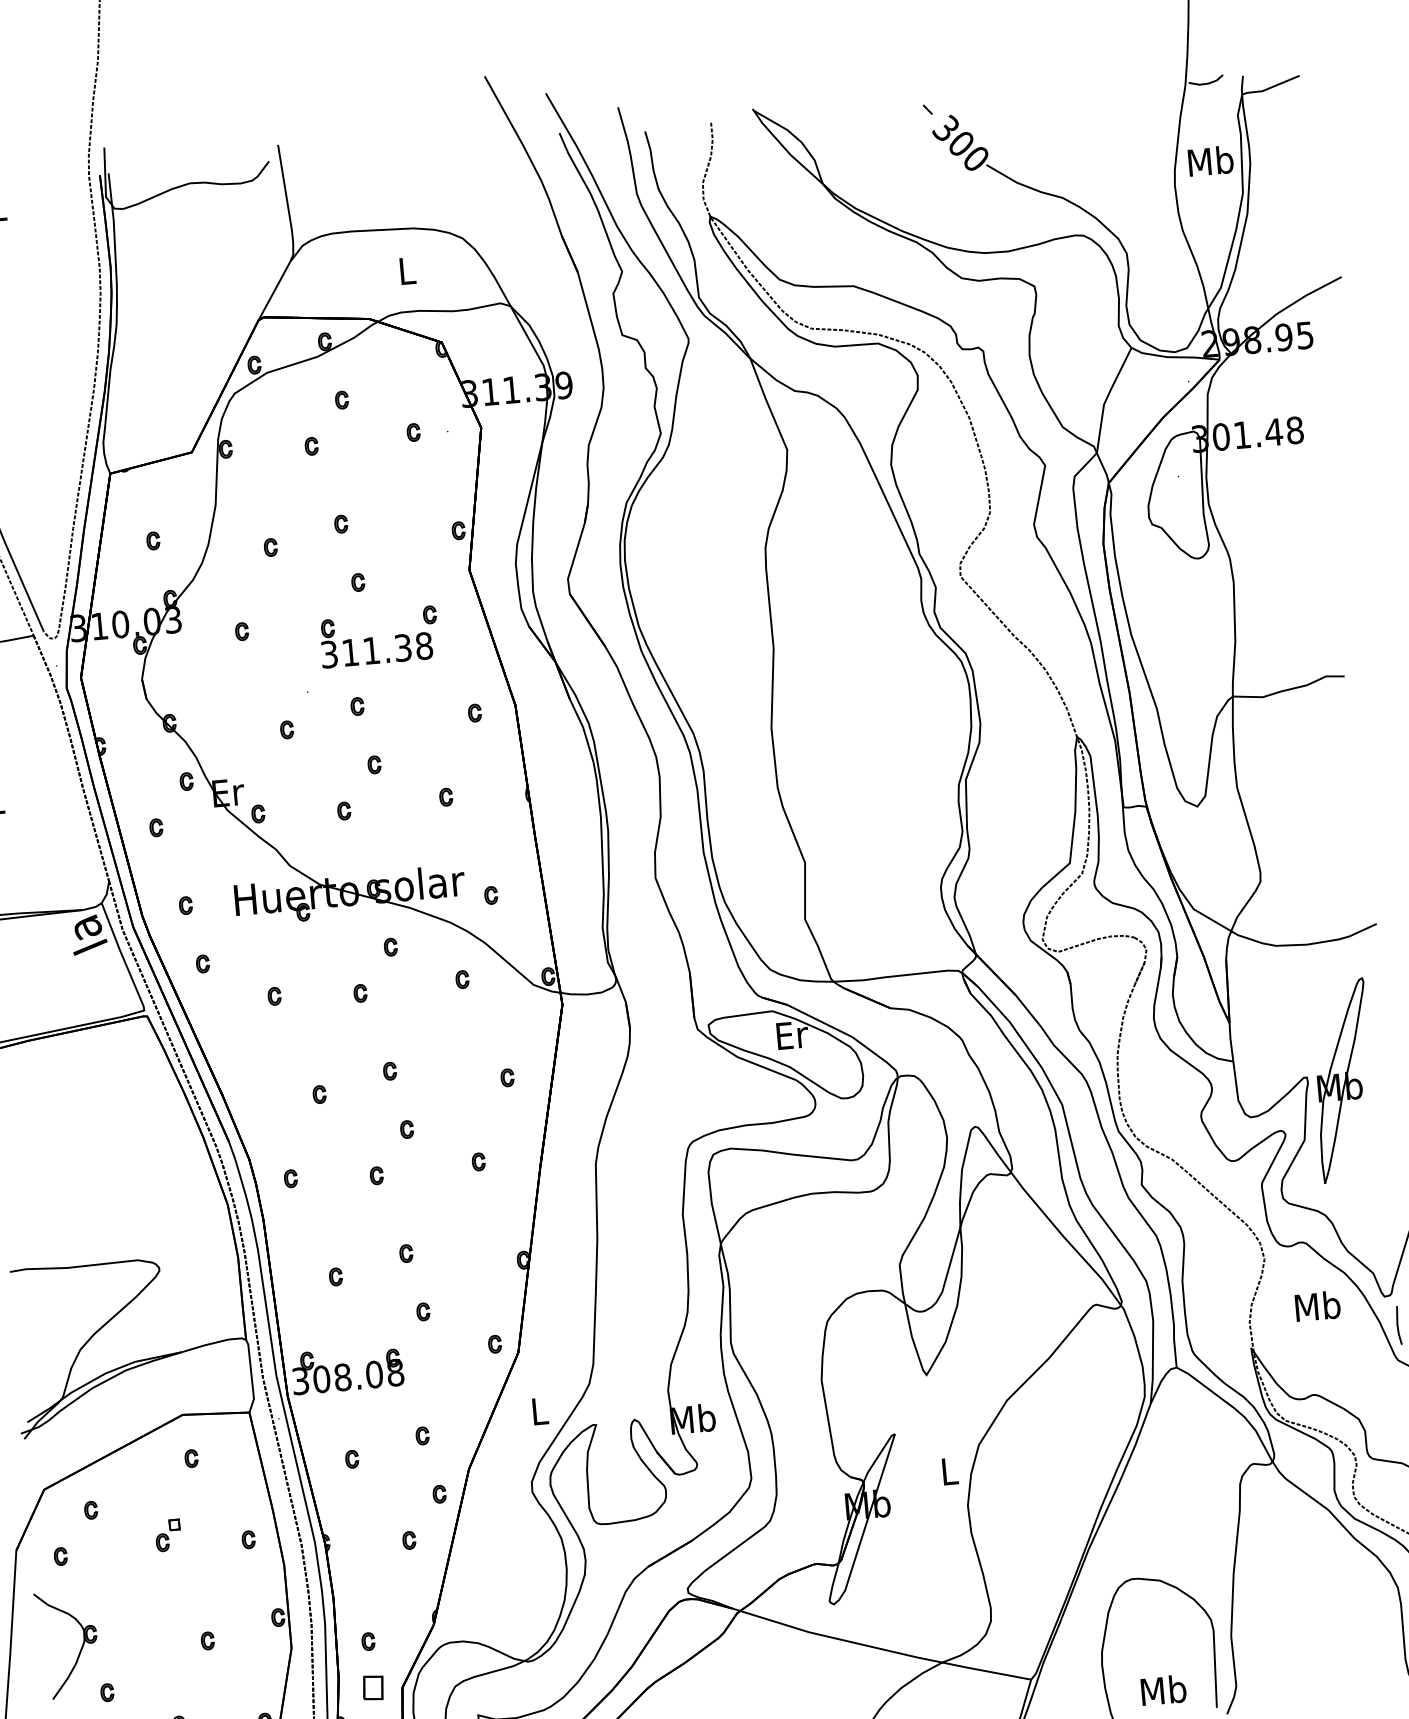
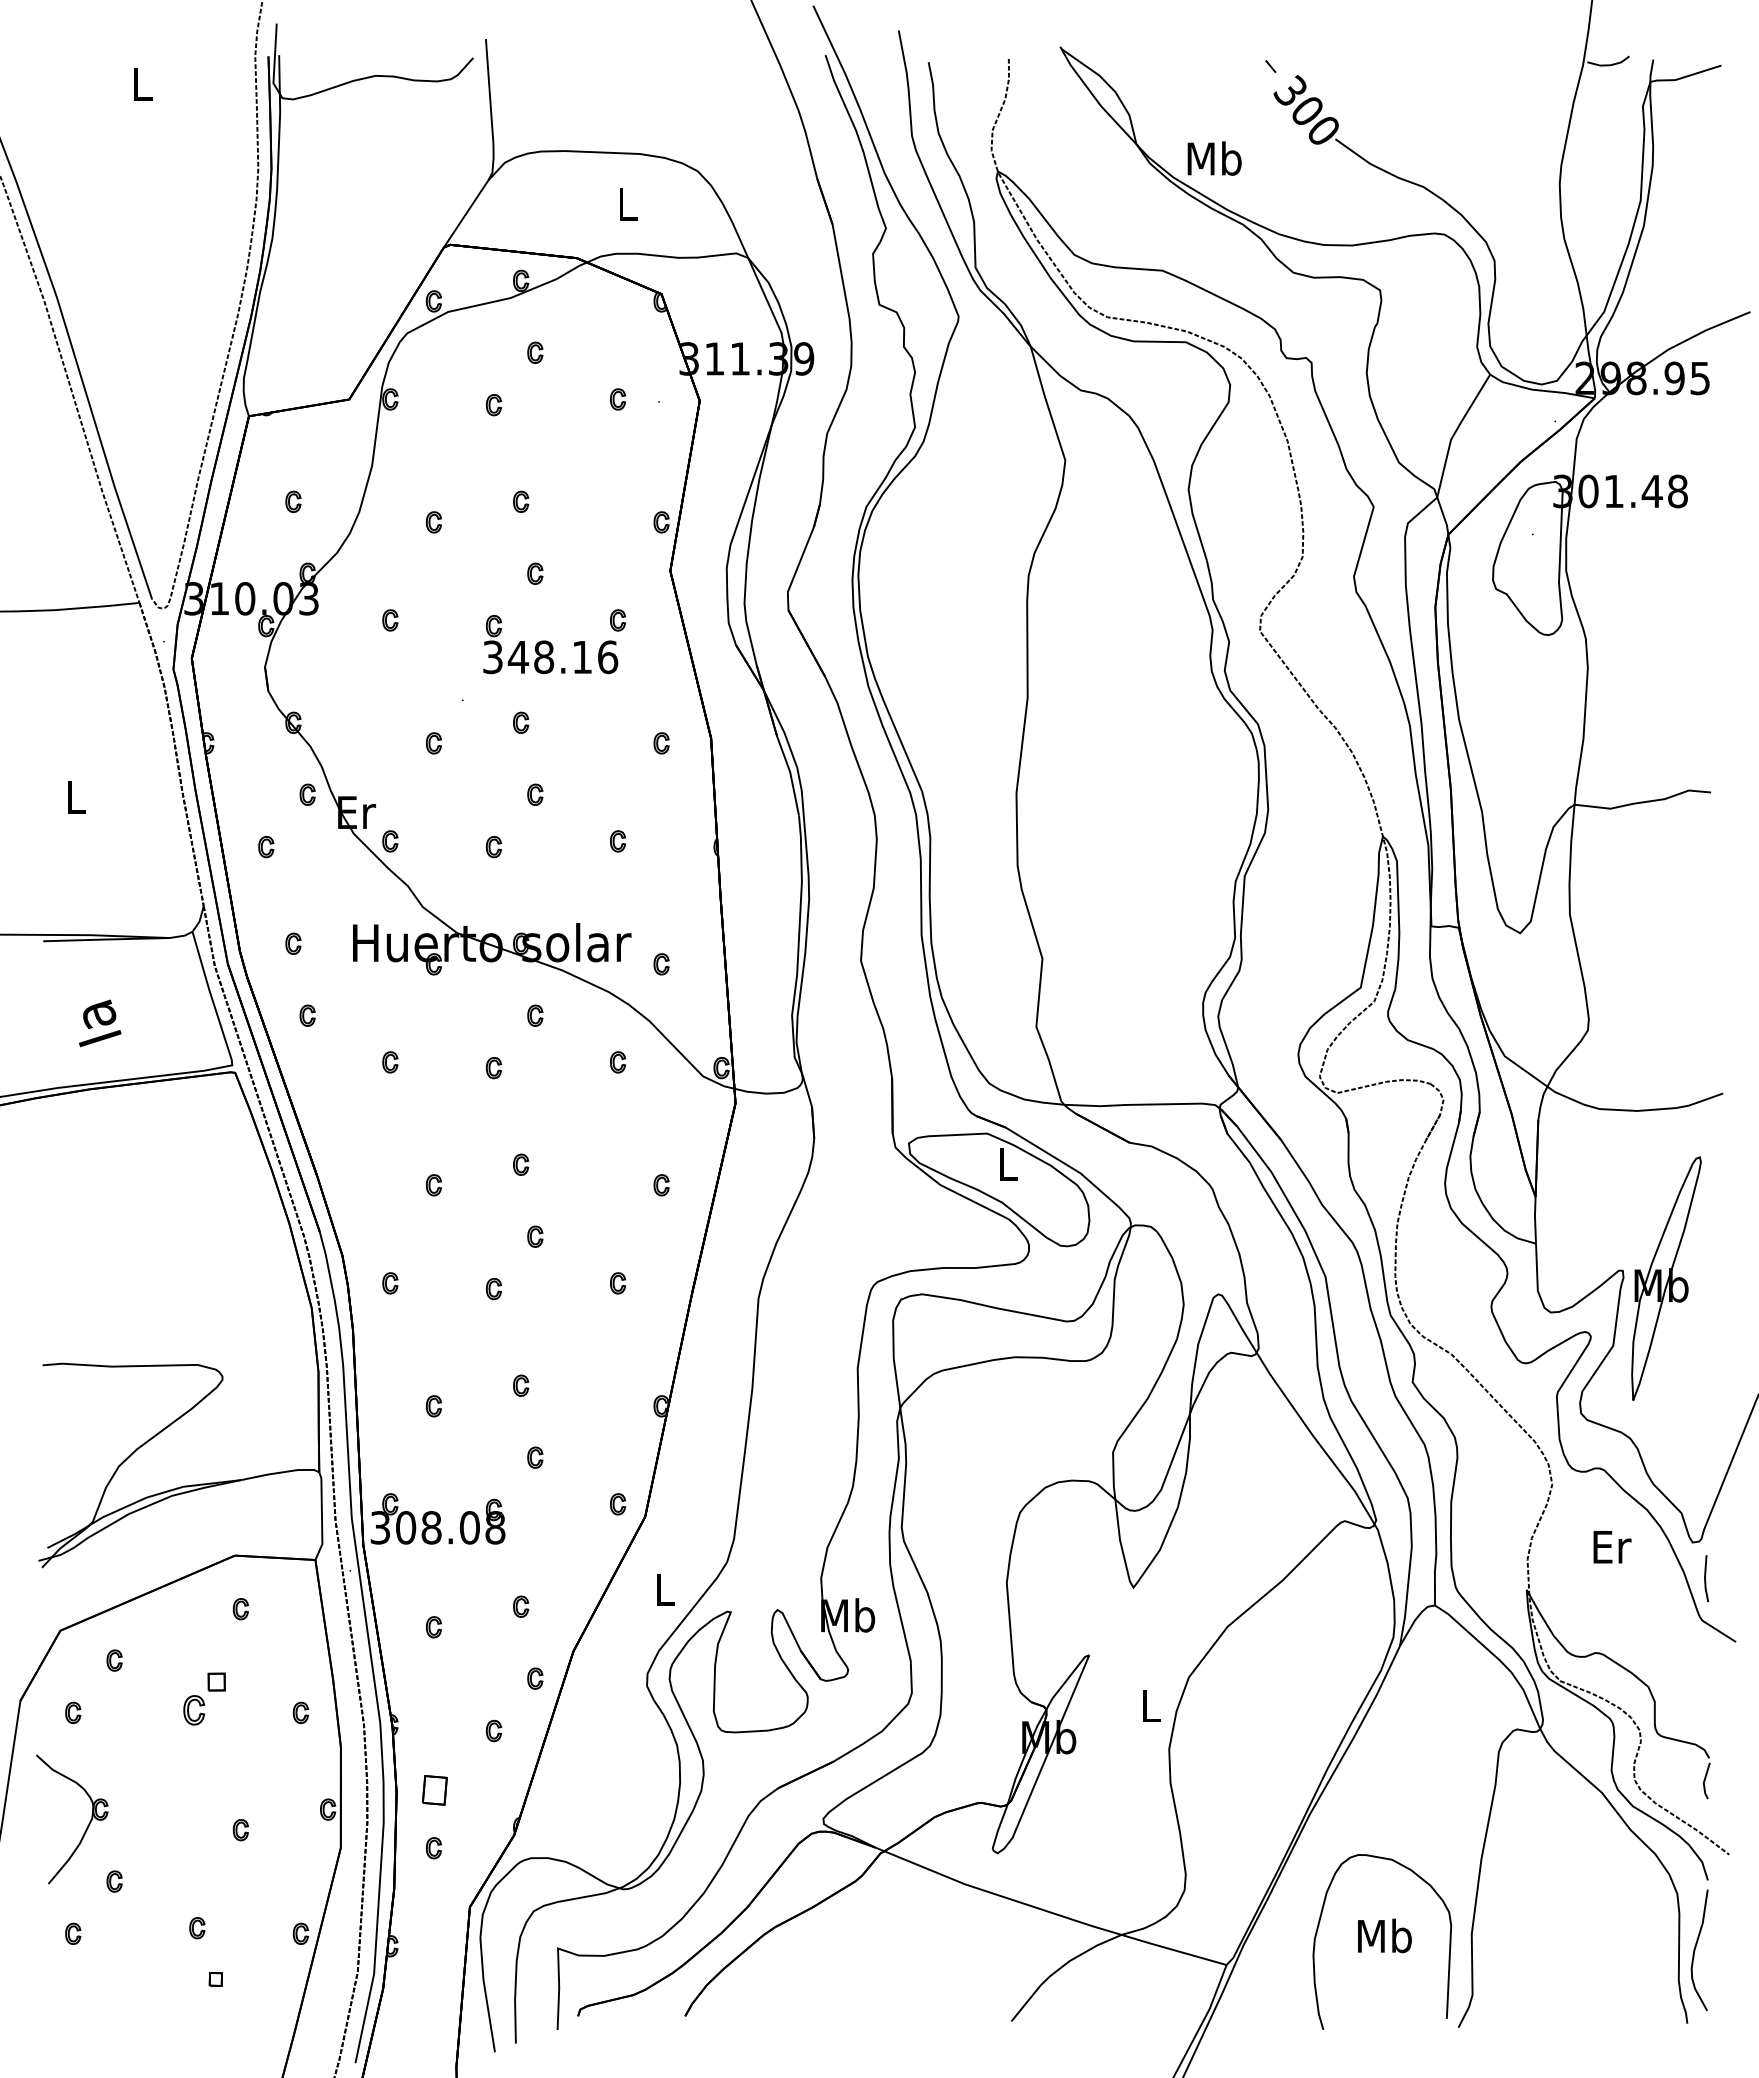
text: (1210, 161) -> (1214, 158), moved
text: (386, 649) -> (562, 657), 311.38 -> 348.16
text: (89, 934) -> (100, 1023), moved
text: (793, 1035) -> (1009, 1164), Er -> L
text: (1317, 1305) -> (1611, 1546), Mb -> Er
part: (168, 1535) -> (204, 1699), size x1.4
part: (373, 1688) -> (434, 1790), moved
text: (1163, 1689) -> (1384, 1935), moved

